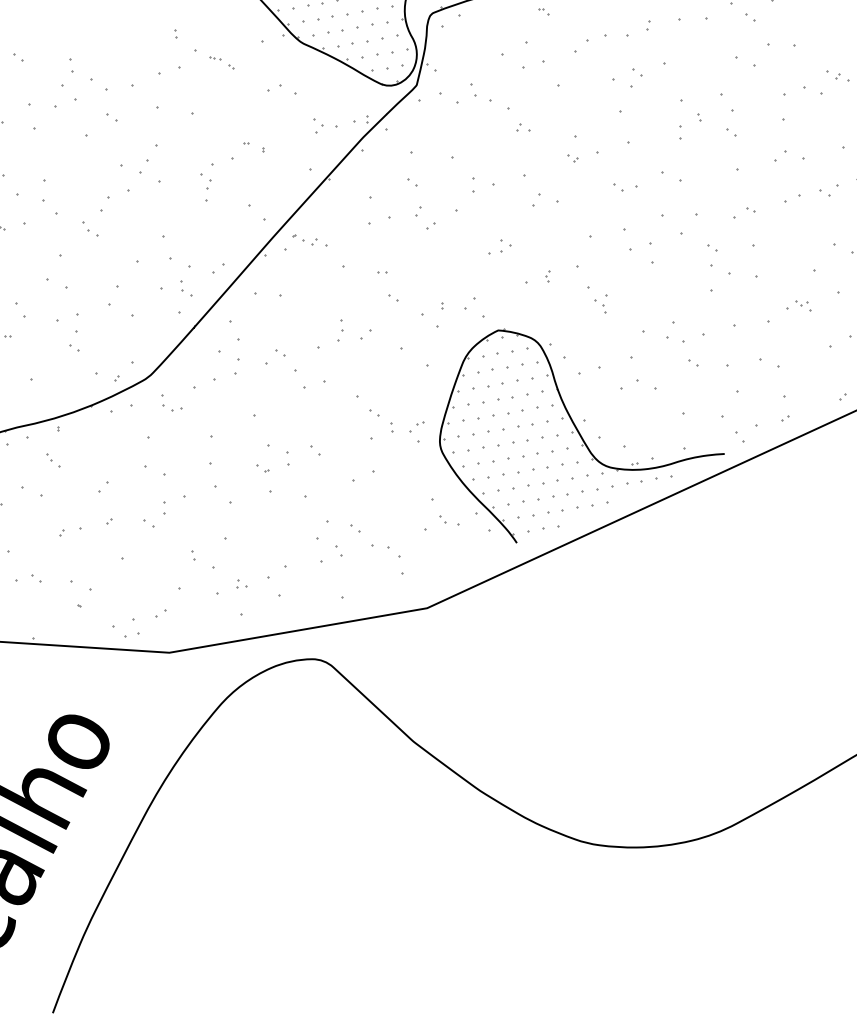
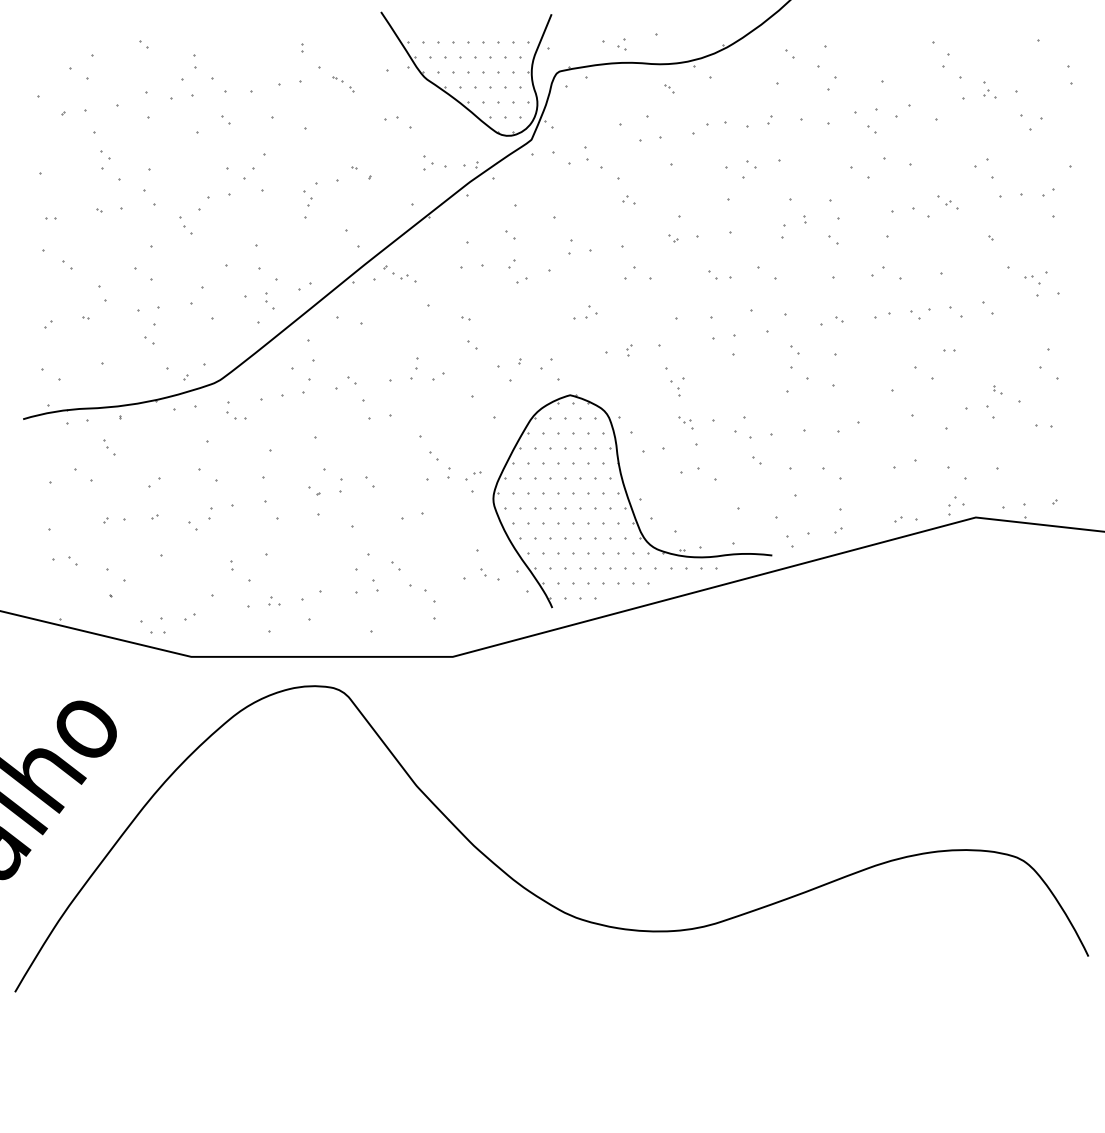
part: (802, 305) -> (685, 422), moved

